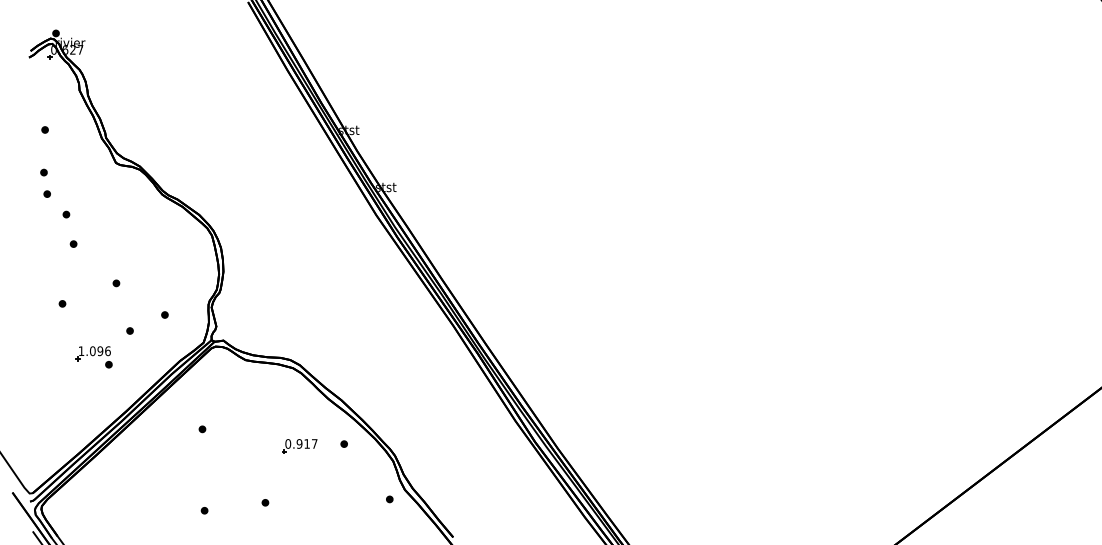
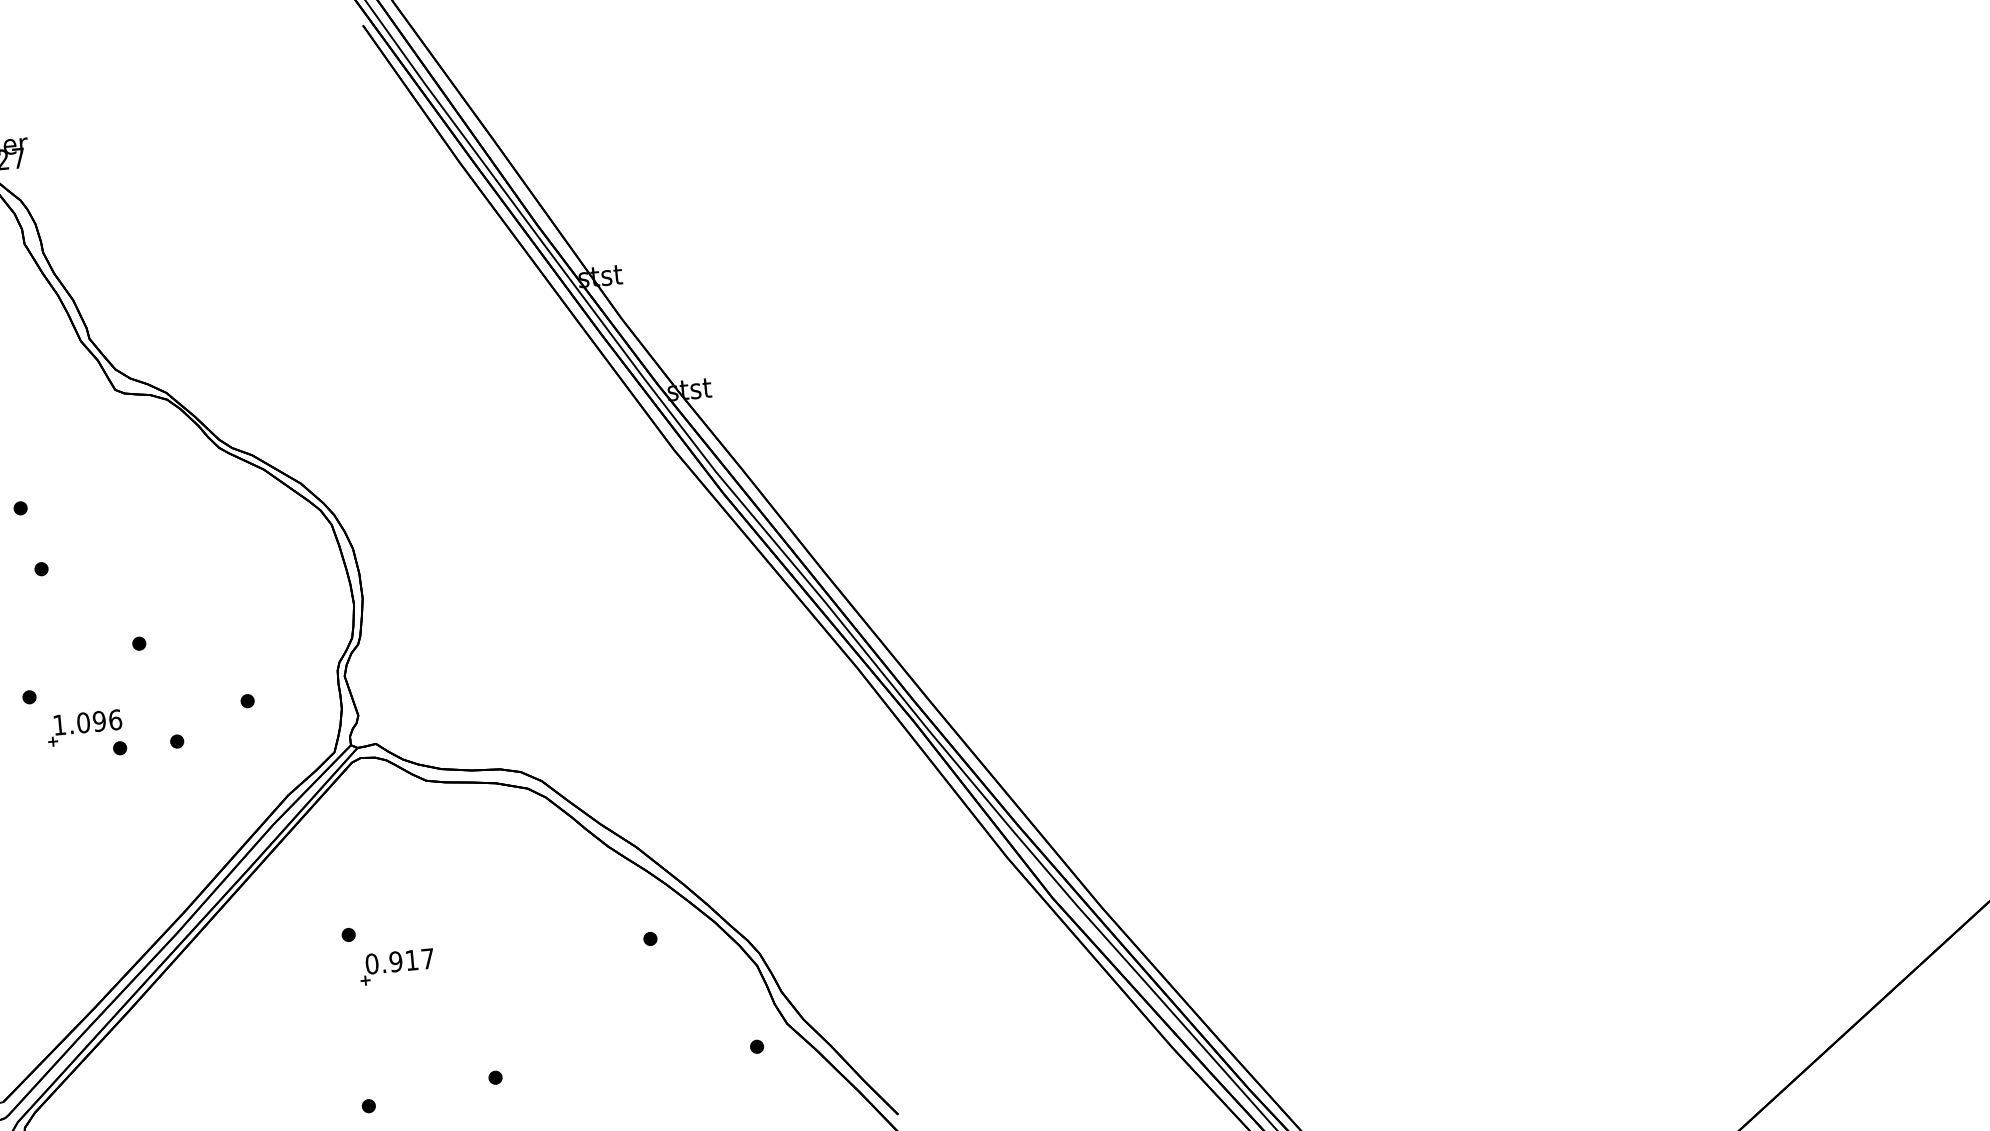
part: (93, 357) -> (86, 735), moved
part: (299, 446) -> (396, 967), moved

